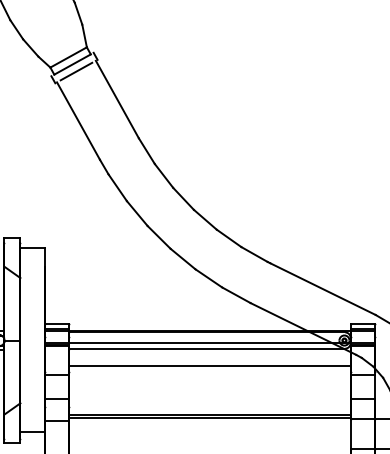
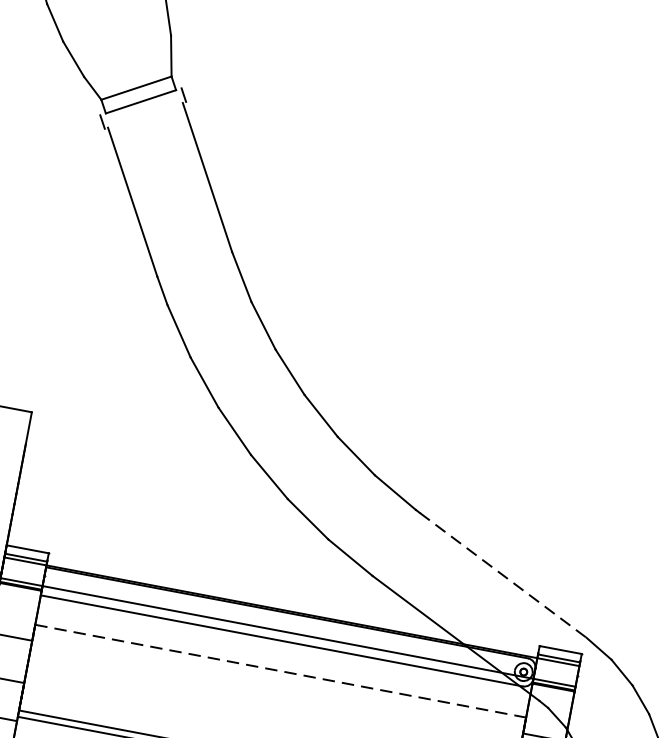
line: (76, 71) -> (145, 115), removed
line: (322, 289) -> (502, 575), solid -> dashed
line: (209, 365) -> (280, 671), solid -> dashed

